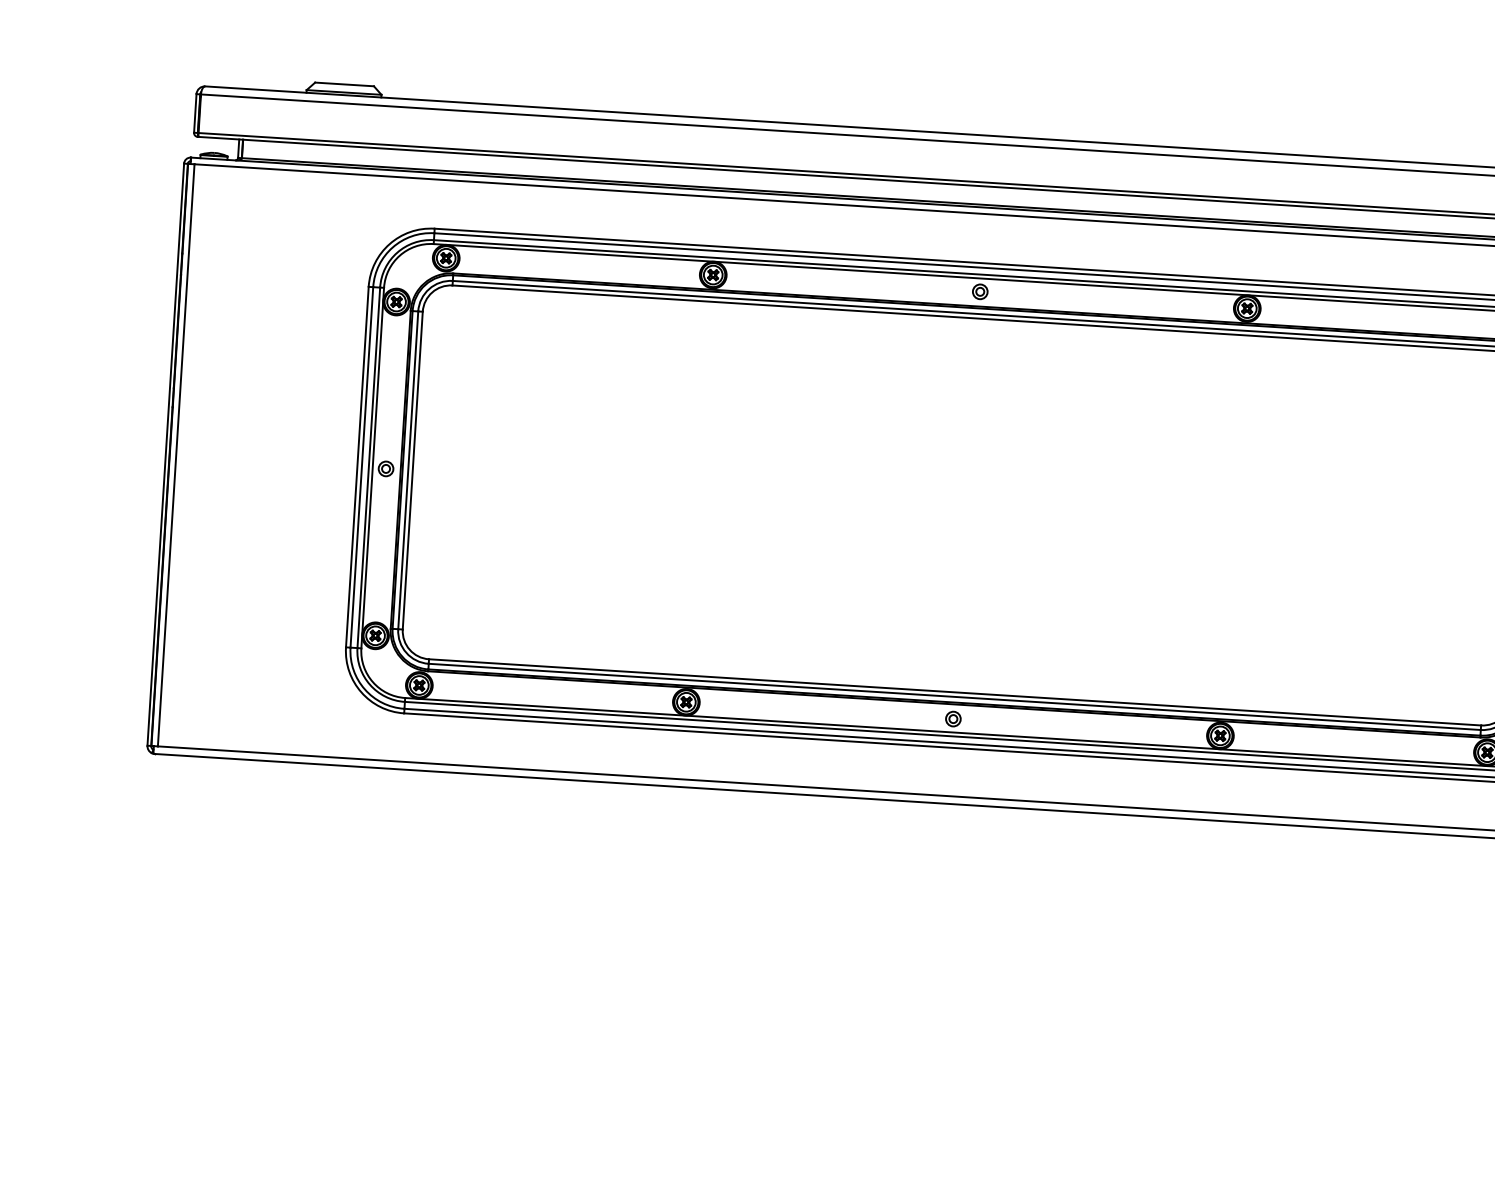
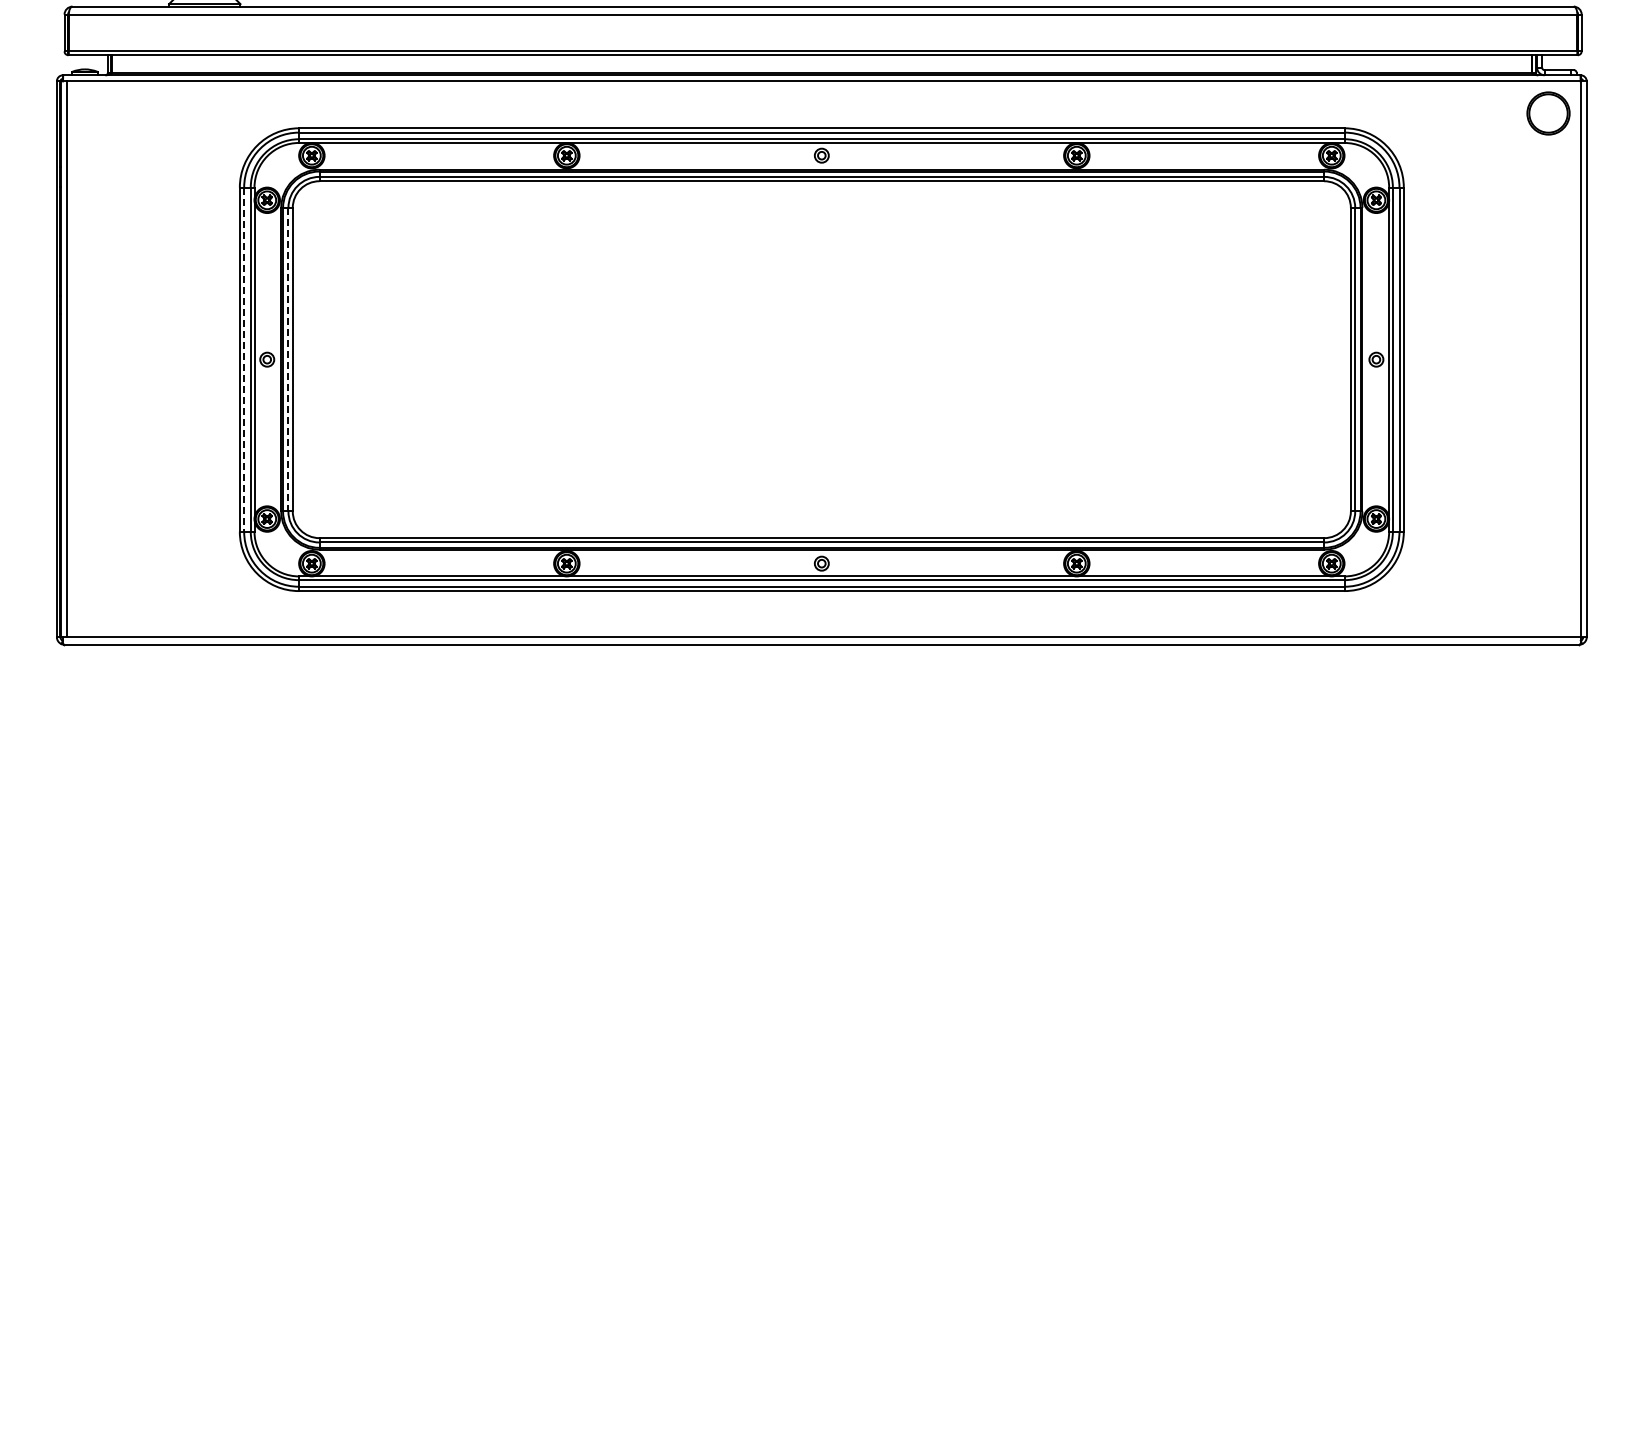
line: (362, 468) -> (244, 360), solid -> dashed
line: (408, 470) -> (288, 359), solid -> dashed

